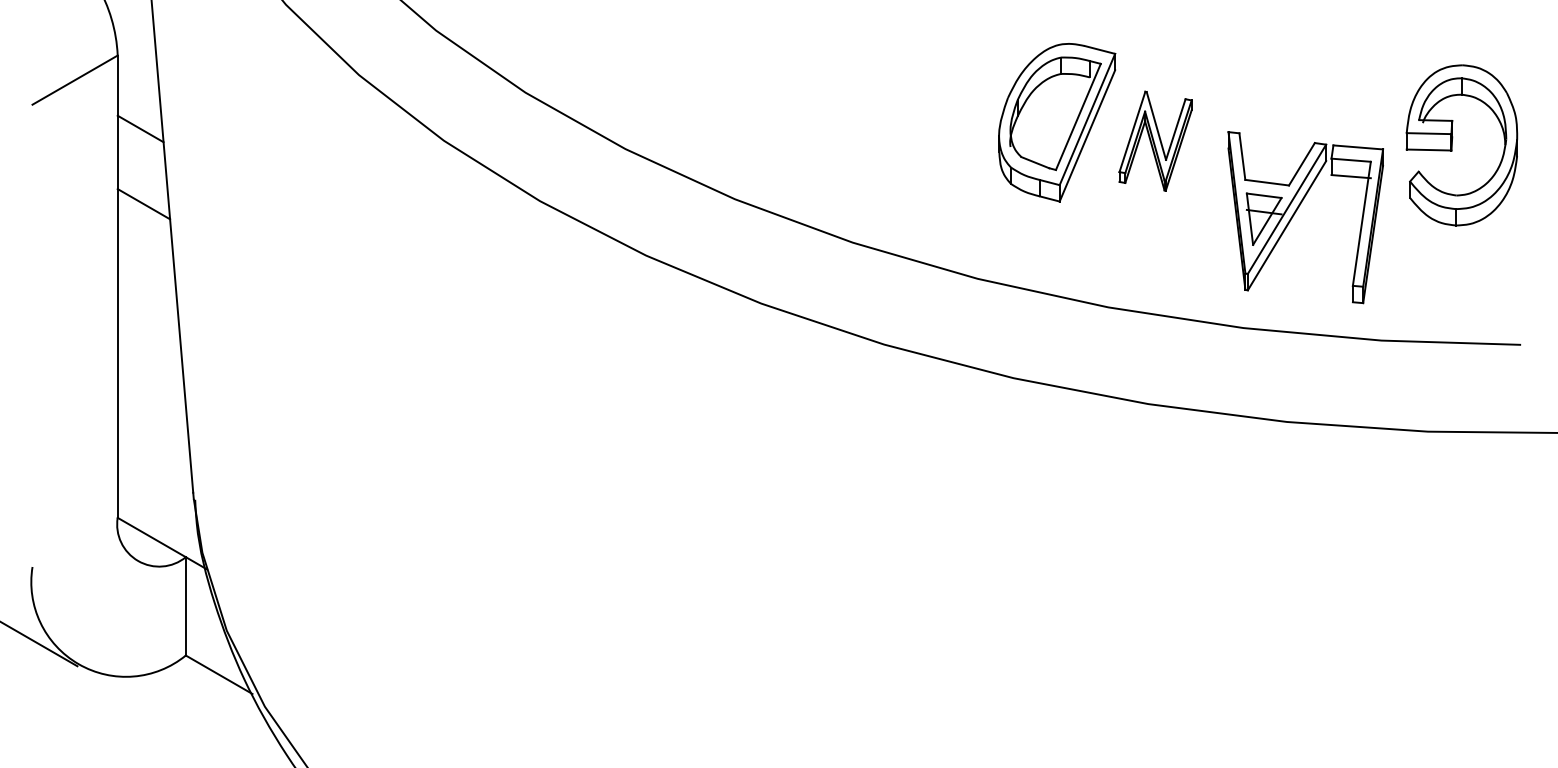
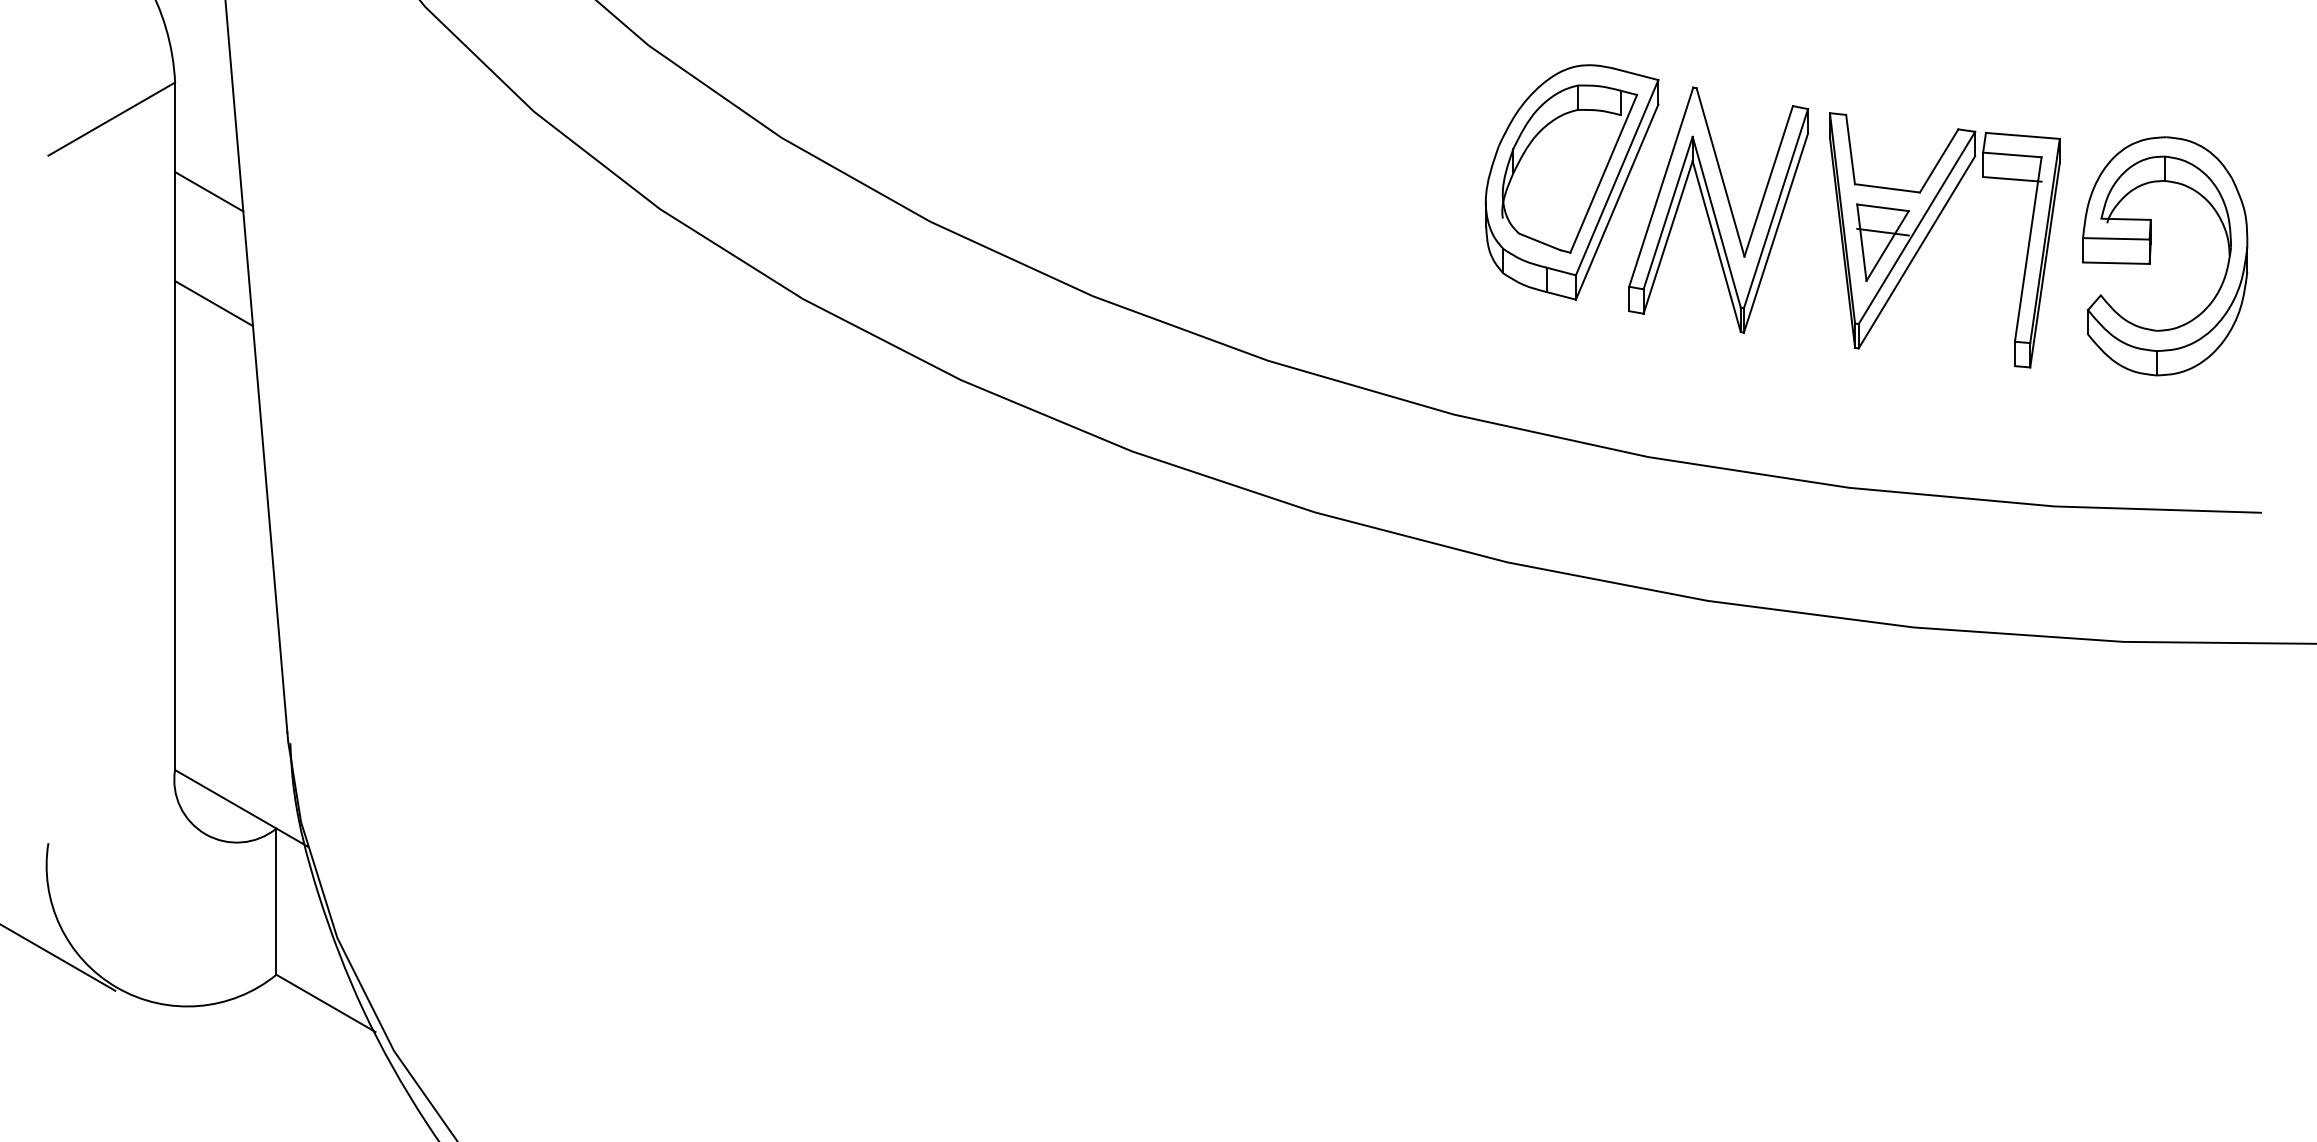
part: (1155, 140) -> (1718, 208), size x1.67
part: (1452, 145) -> (2151, 256), moved
part: (1296, 212) -> (1931, 232), moved

